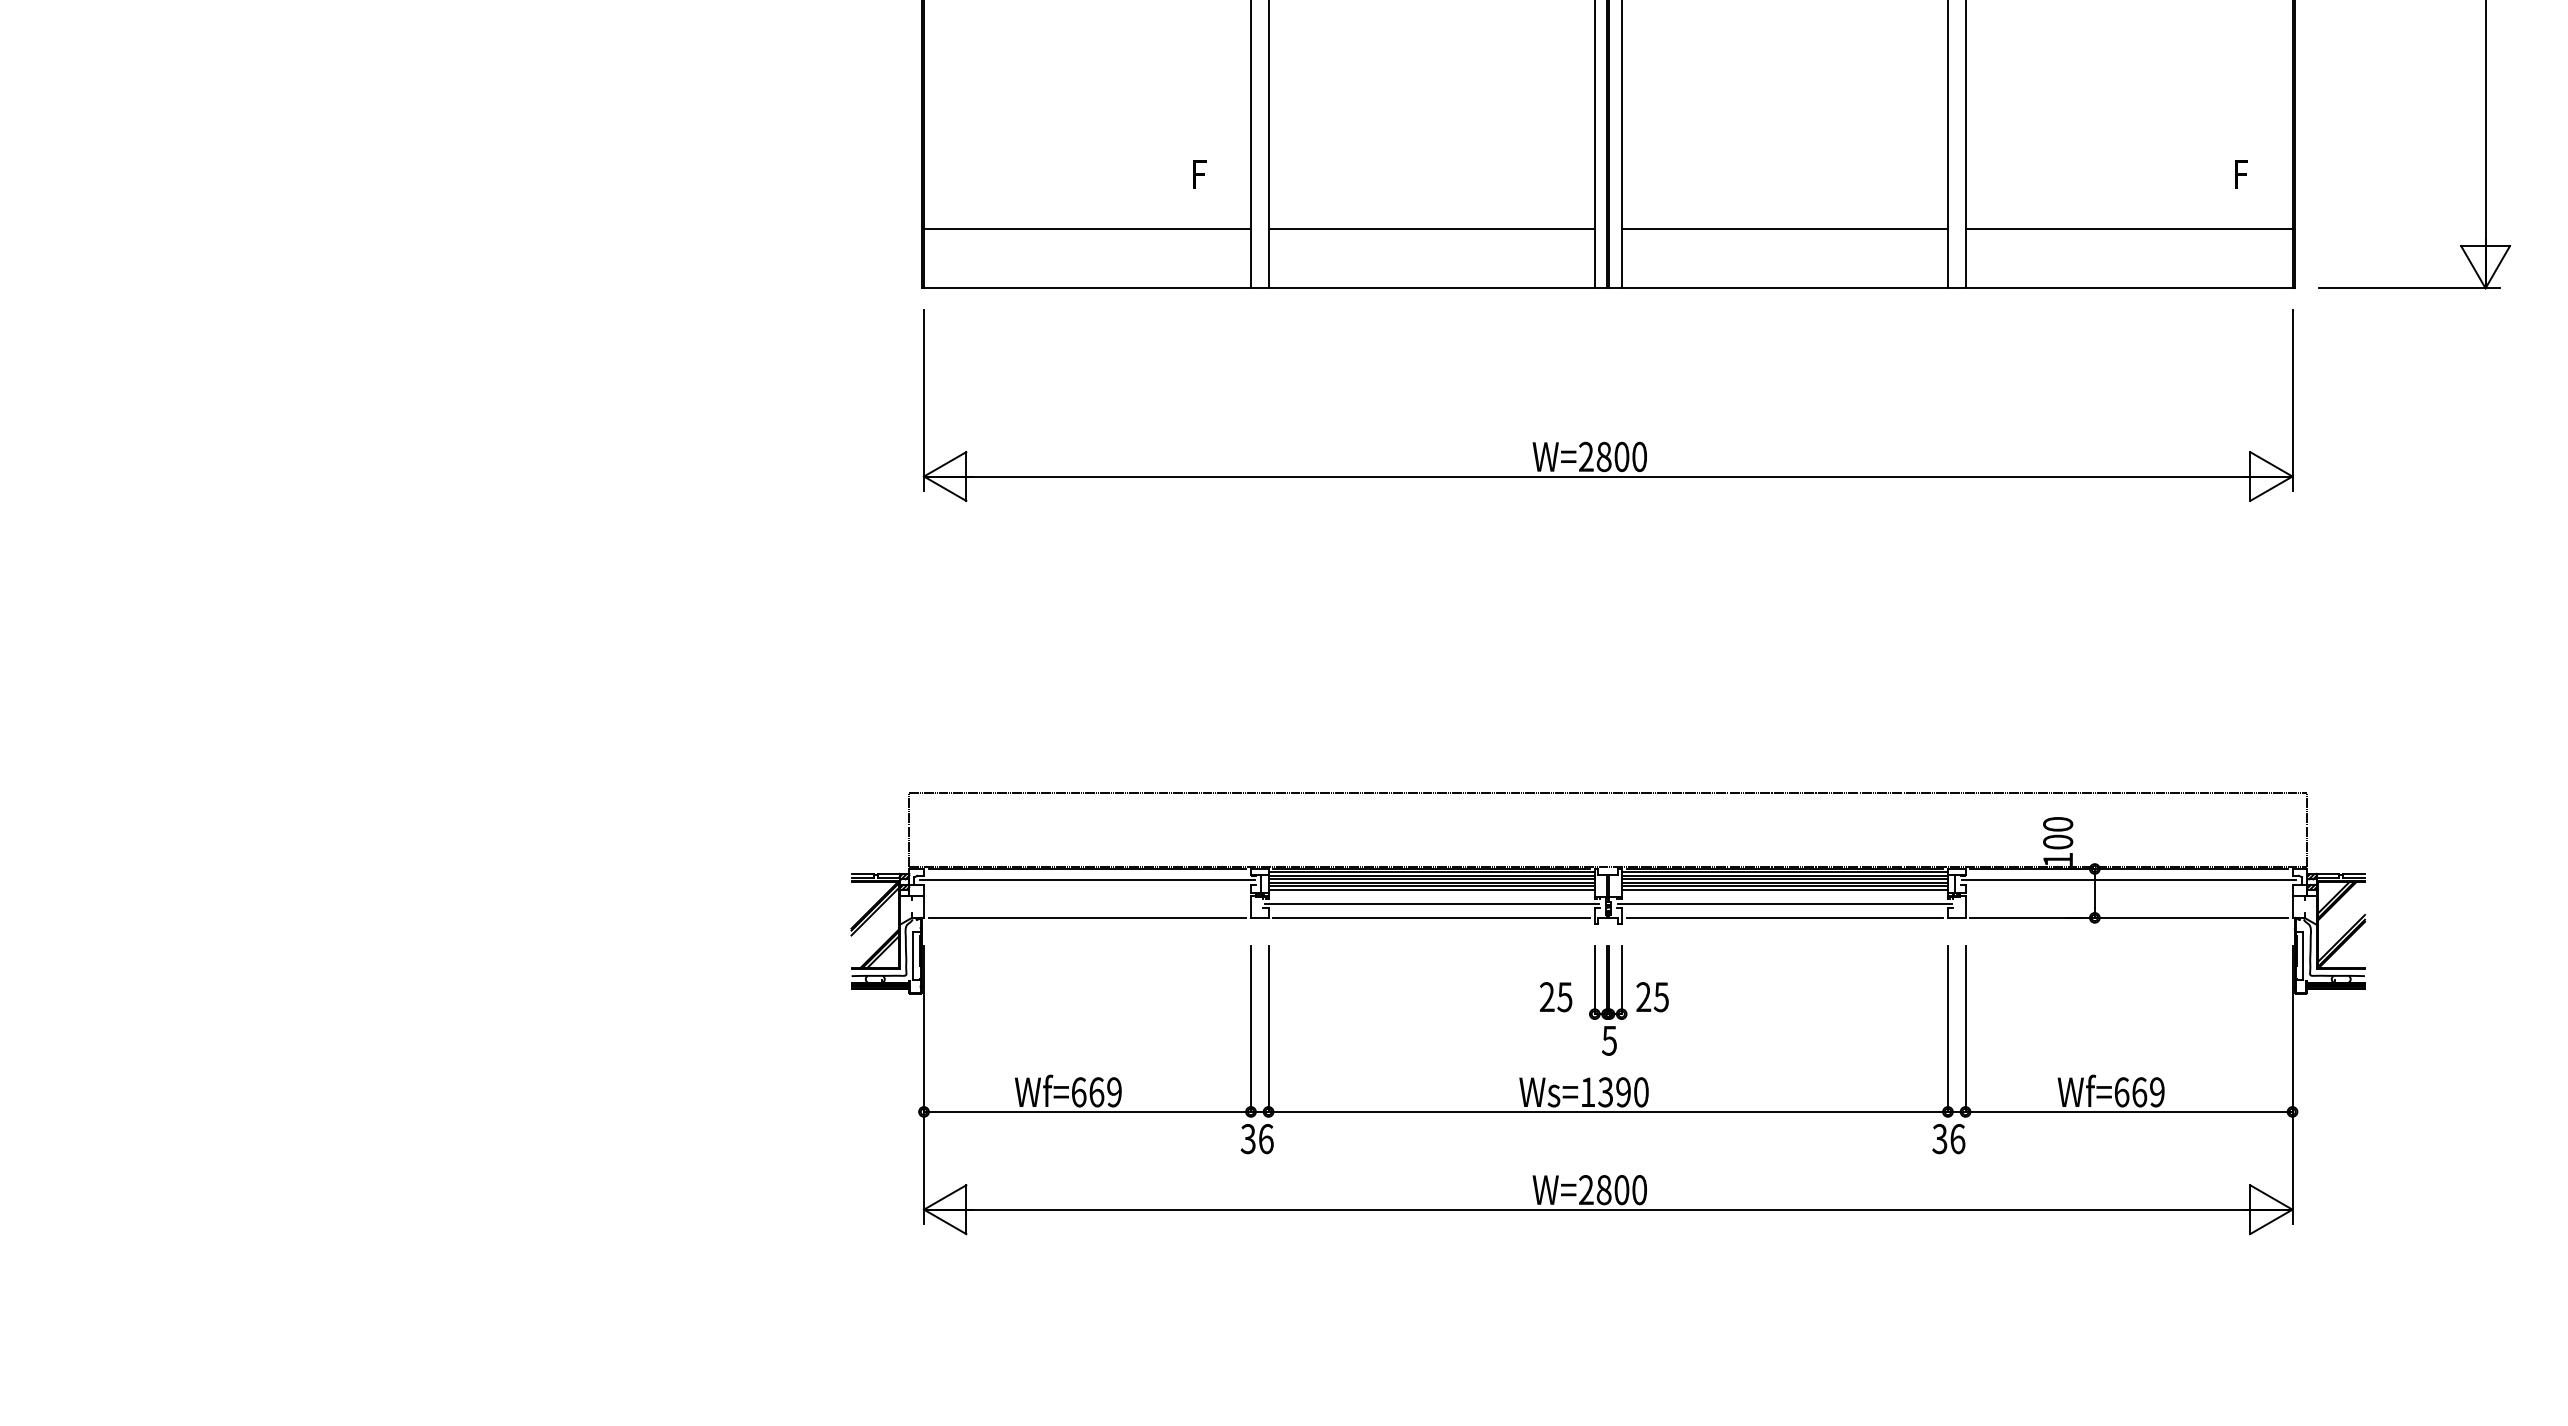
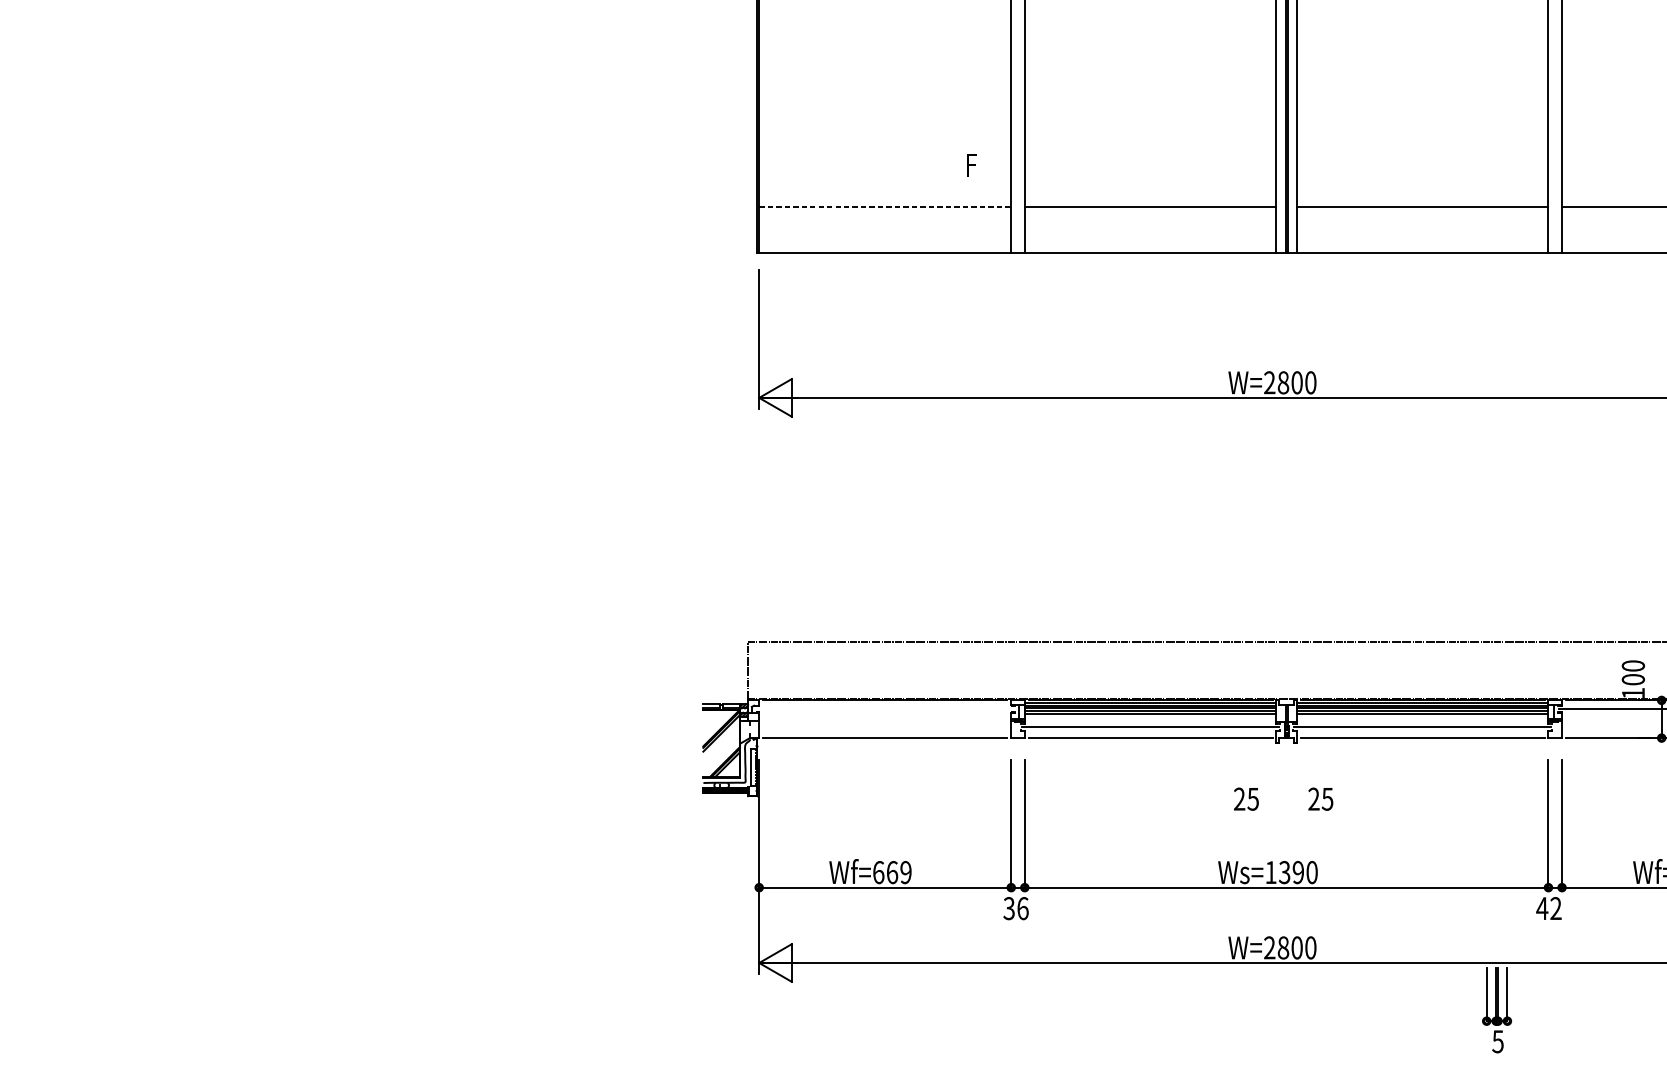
line: (1087, 228) -> (885, 206), solid -> dashed
line: (1087, 880) -> (885, 709), removed
line: (1431, 890) -> (1150, 716), removed
line: (1784, 890) -> (1422, 716), removed
part: (1608, 1000) -> (1497, 1010), moved
text: (1948, 1139) -> (1548, 908), 36 -> 42

